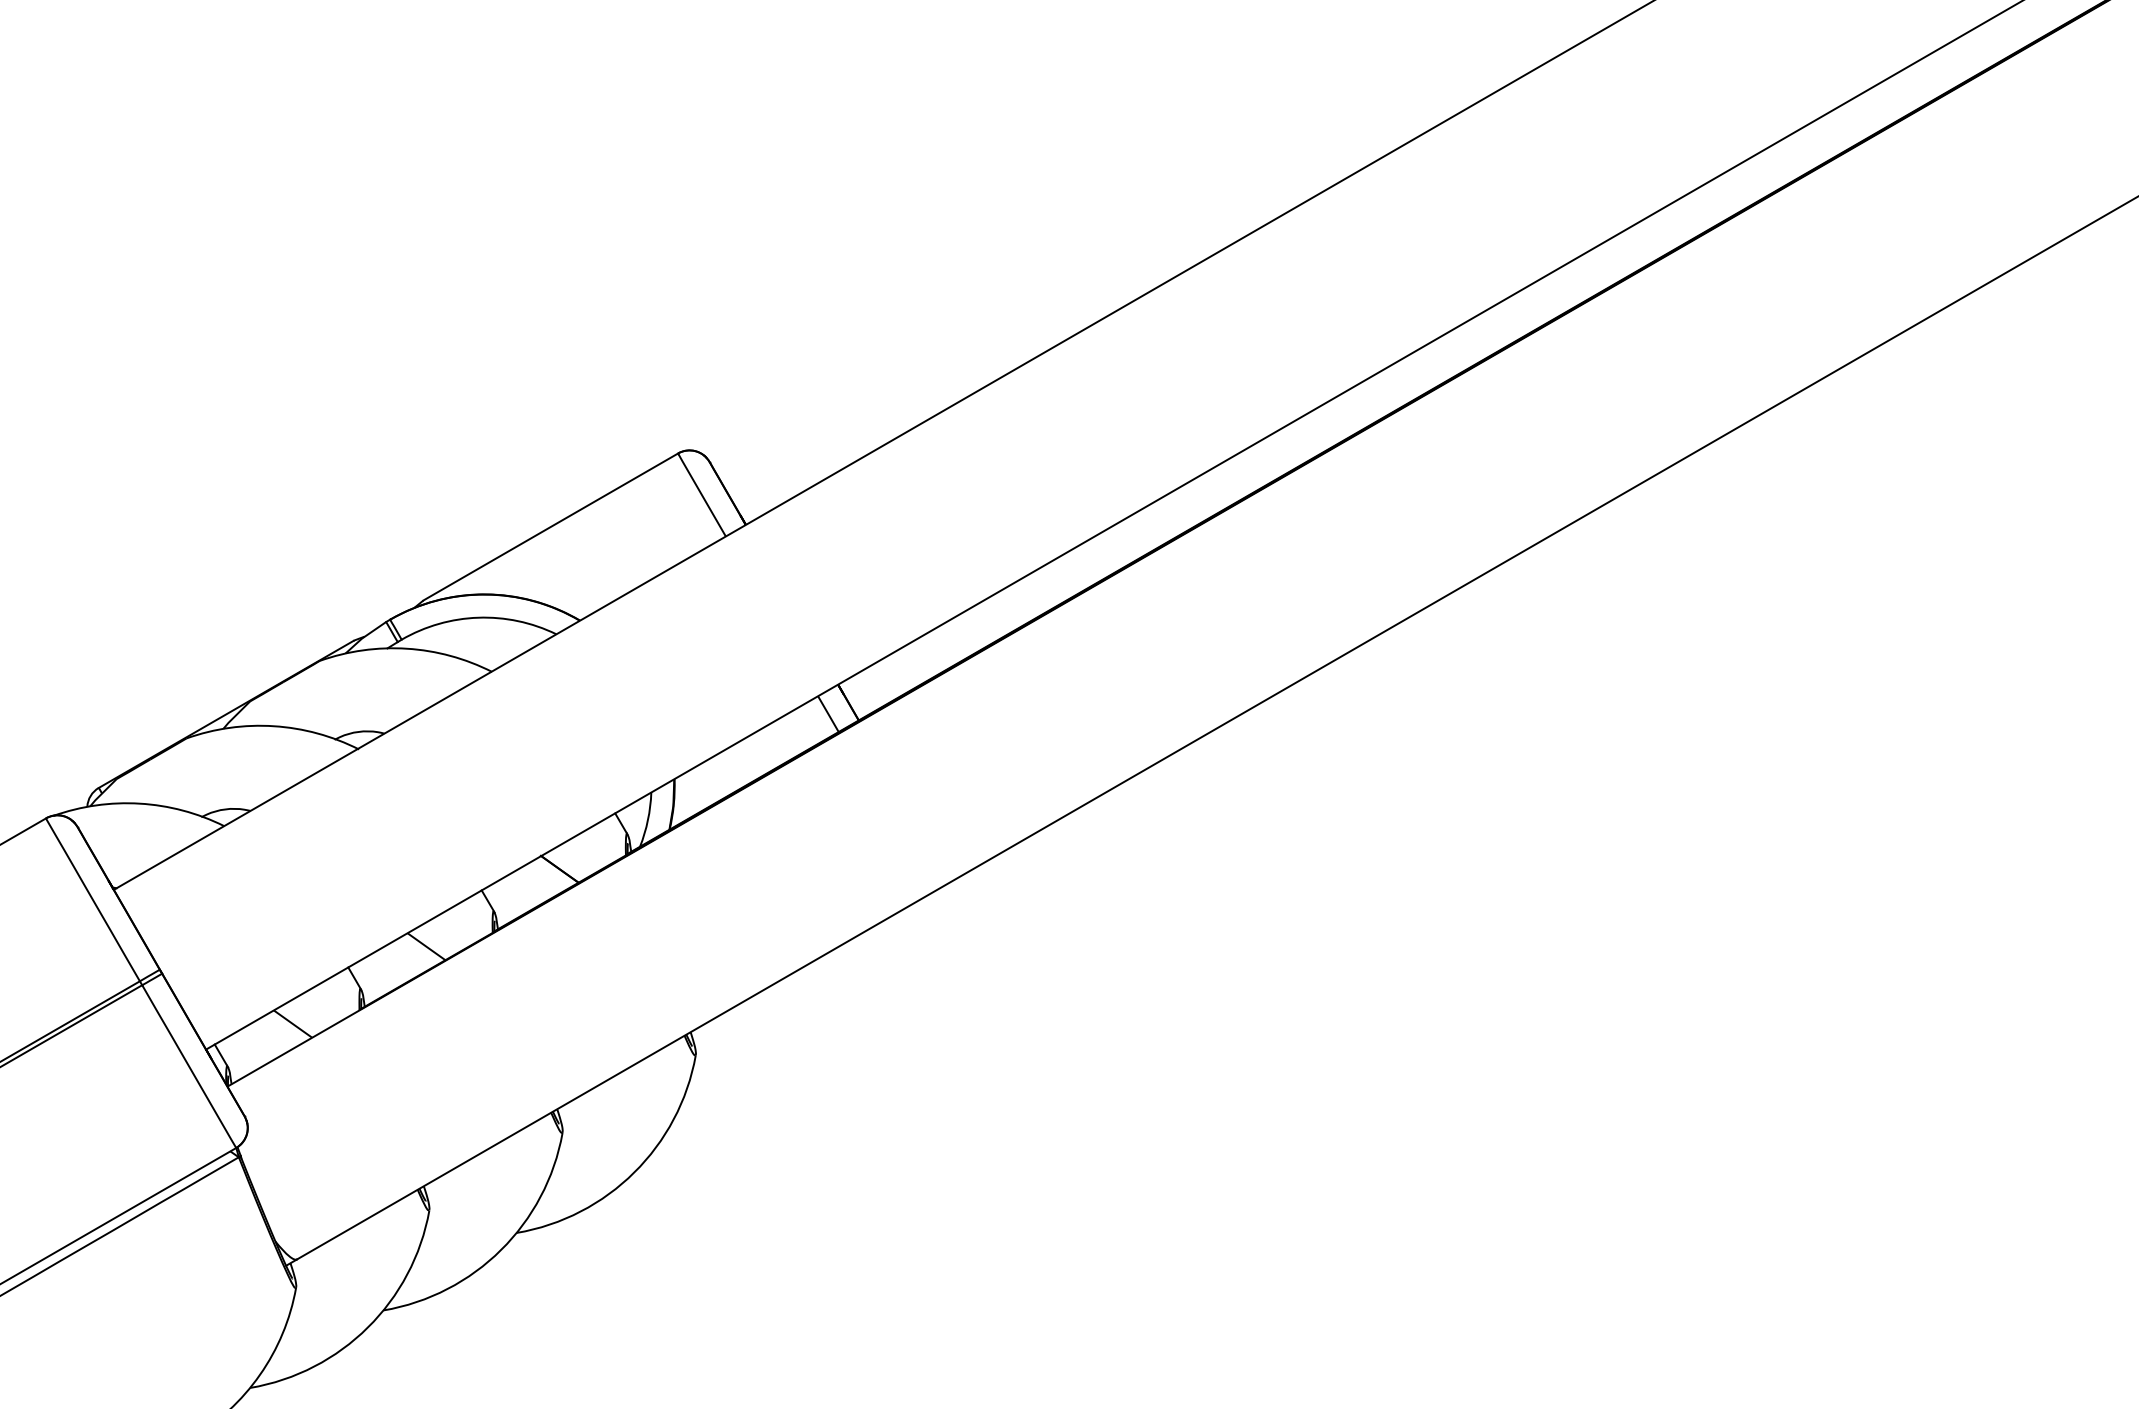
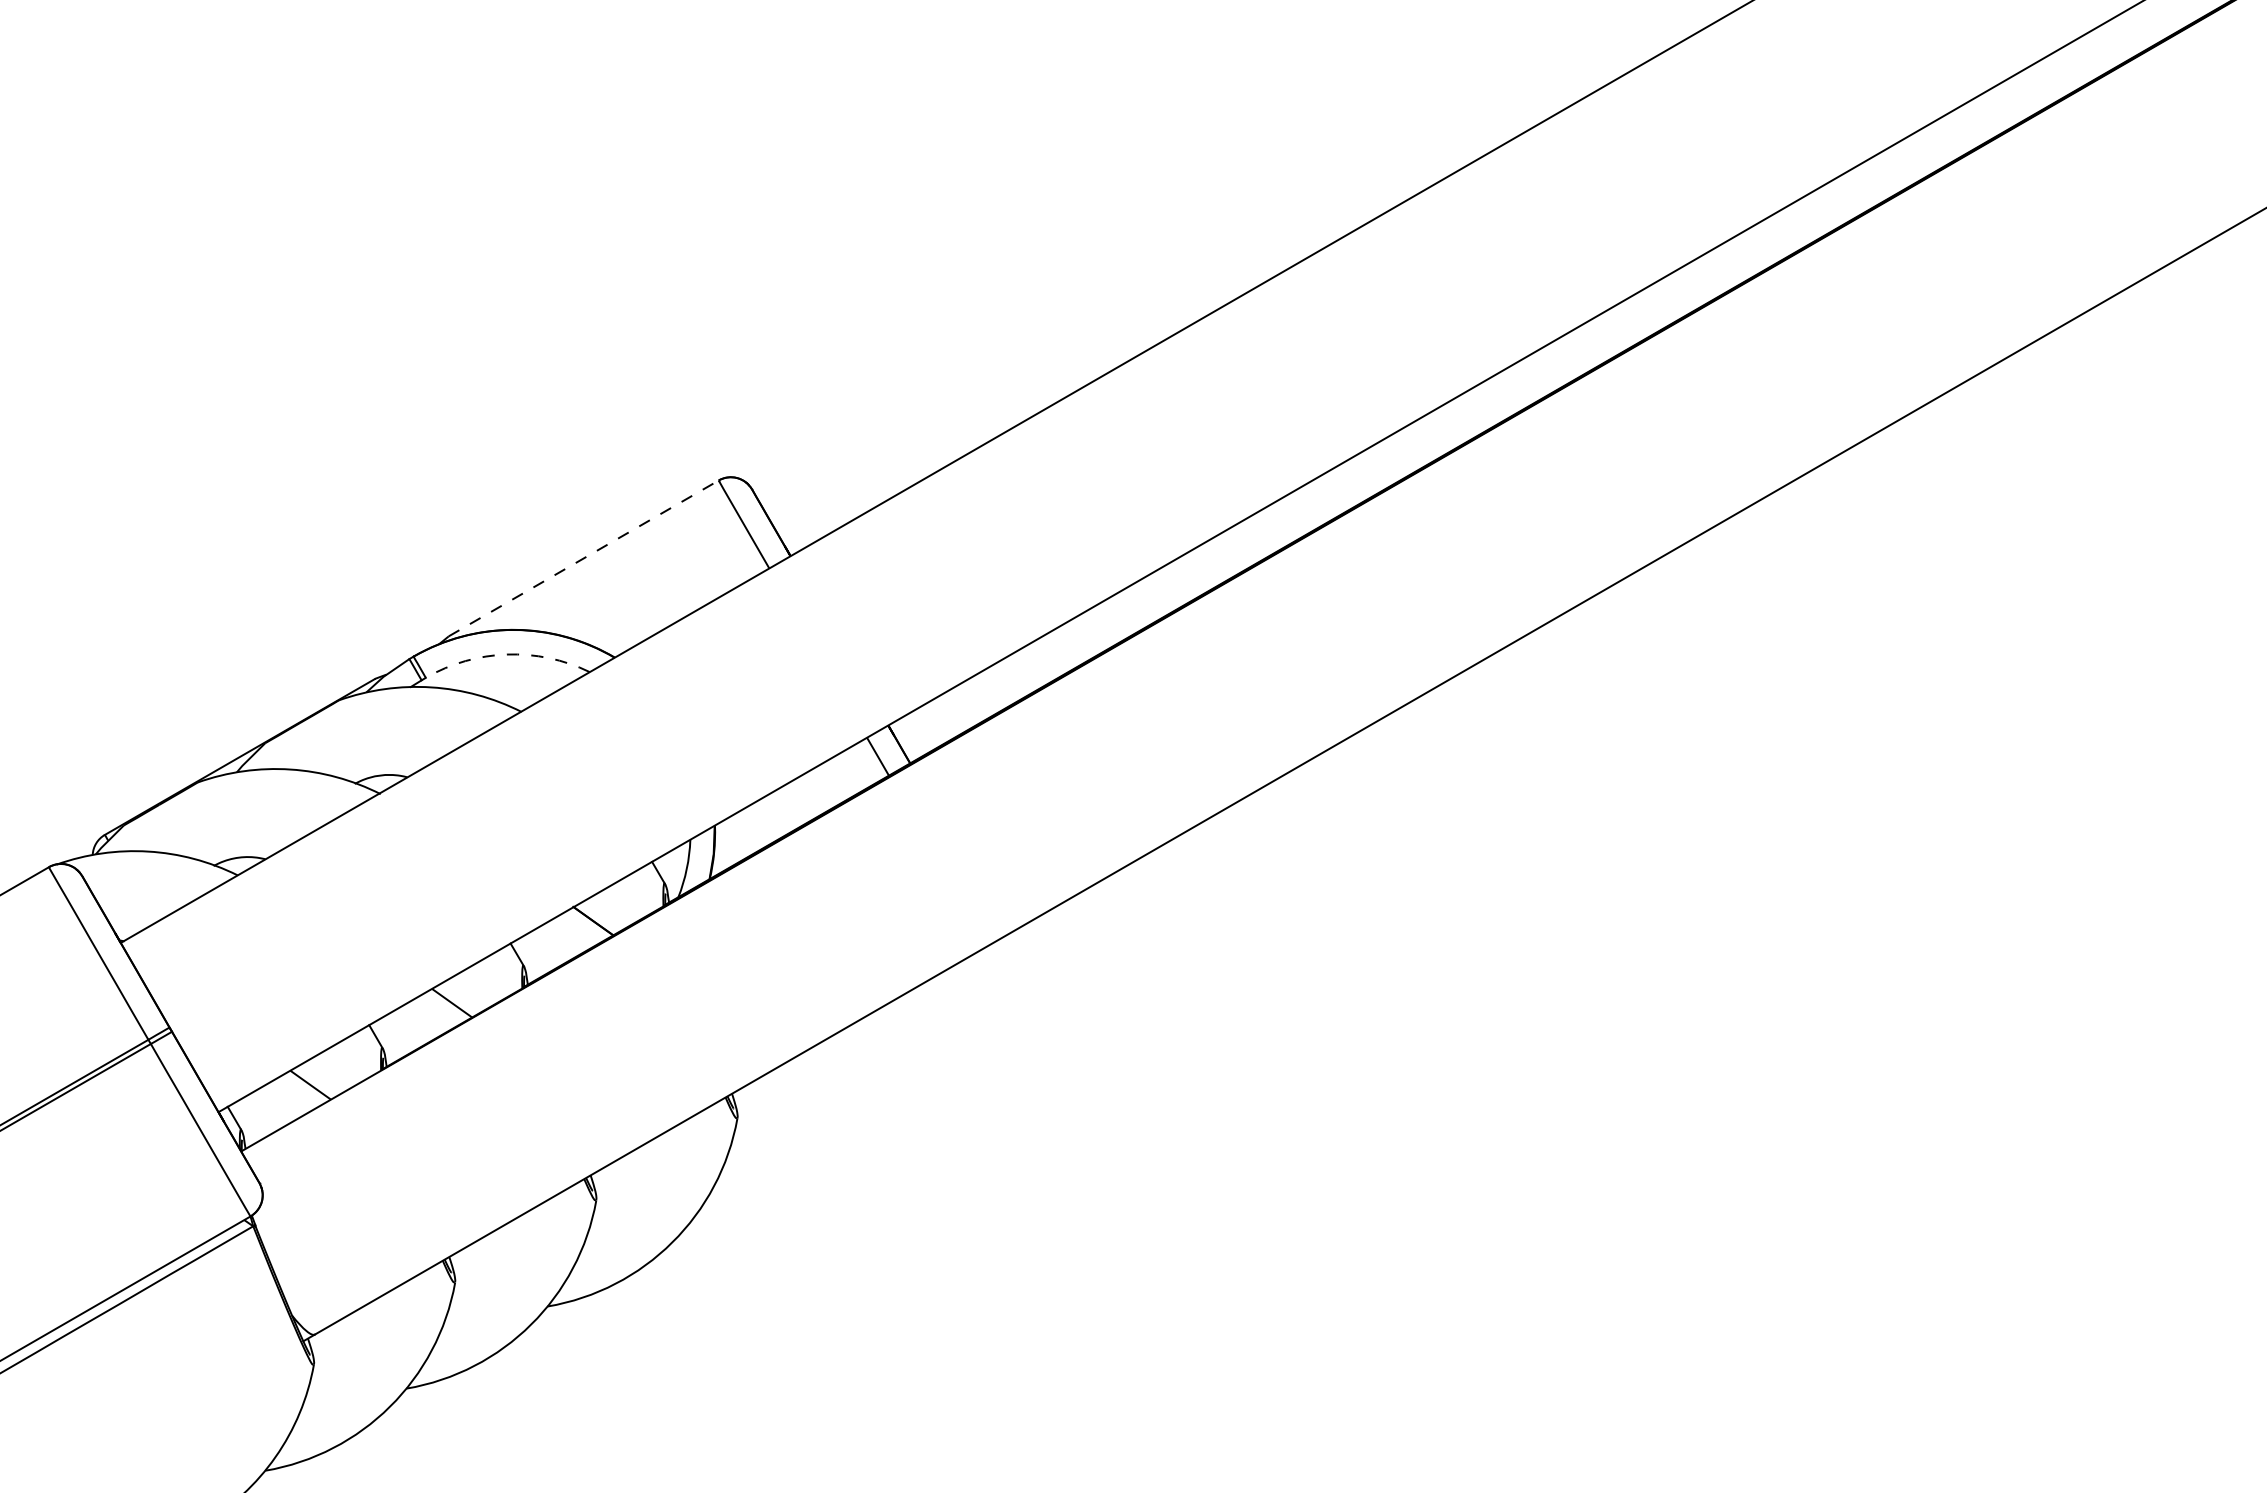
line: (551, 526) -> (584, 557), solid -> dashed
arc: (478, 617) -> (507, 654), solid -> dashed

